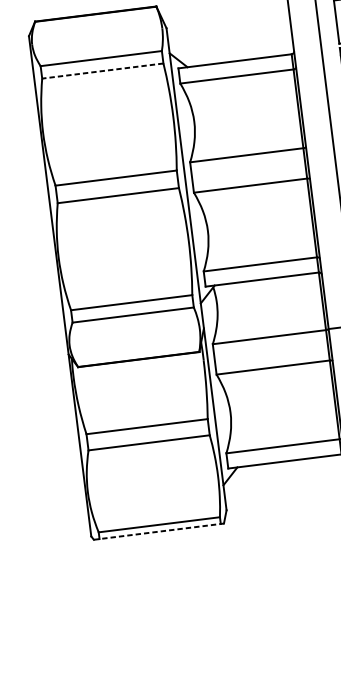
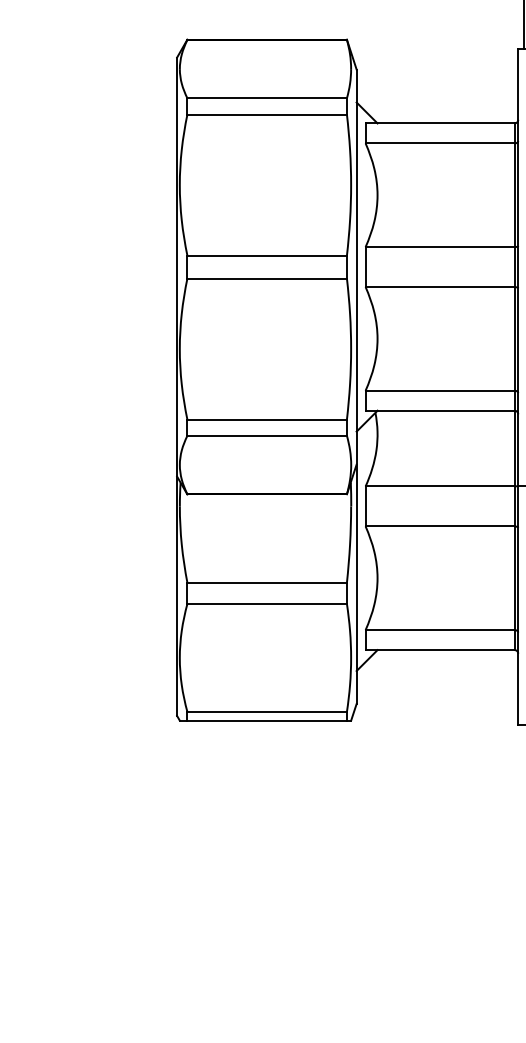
line: (103, 70) -> (267, 114), dashed -> solid
line: (158, 531) -> (265, 720), dashed -> solid

